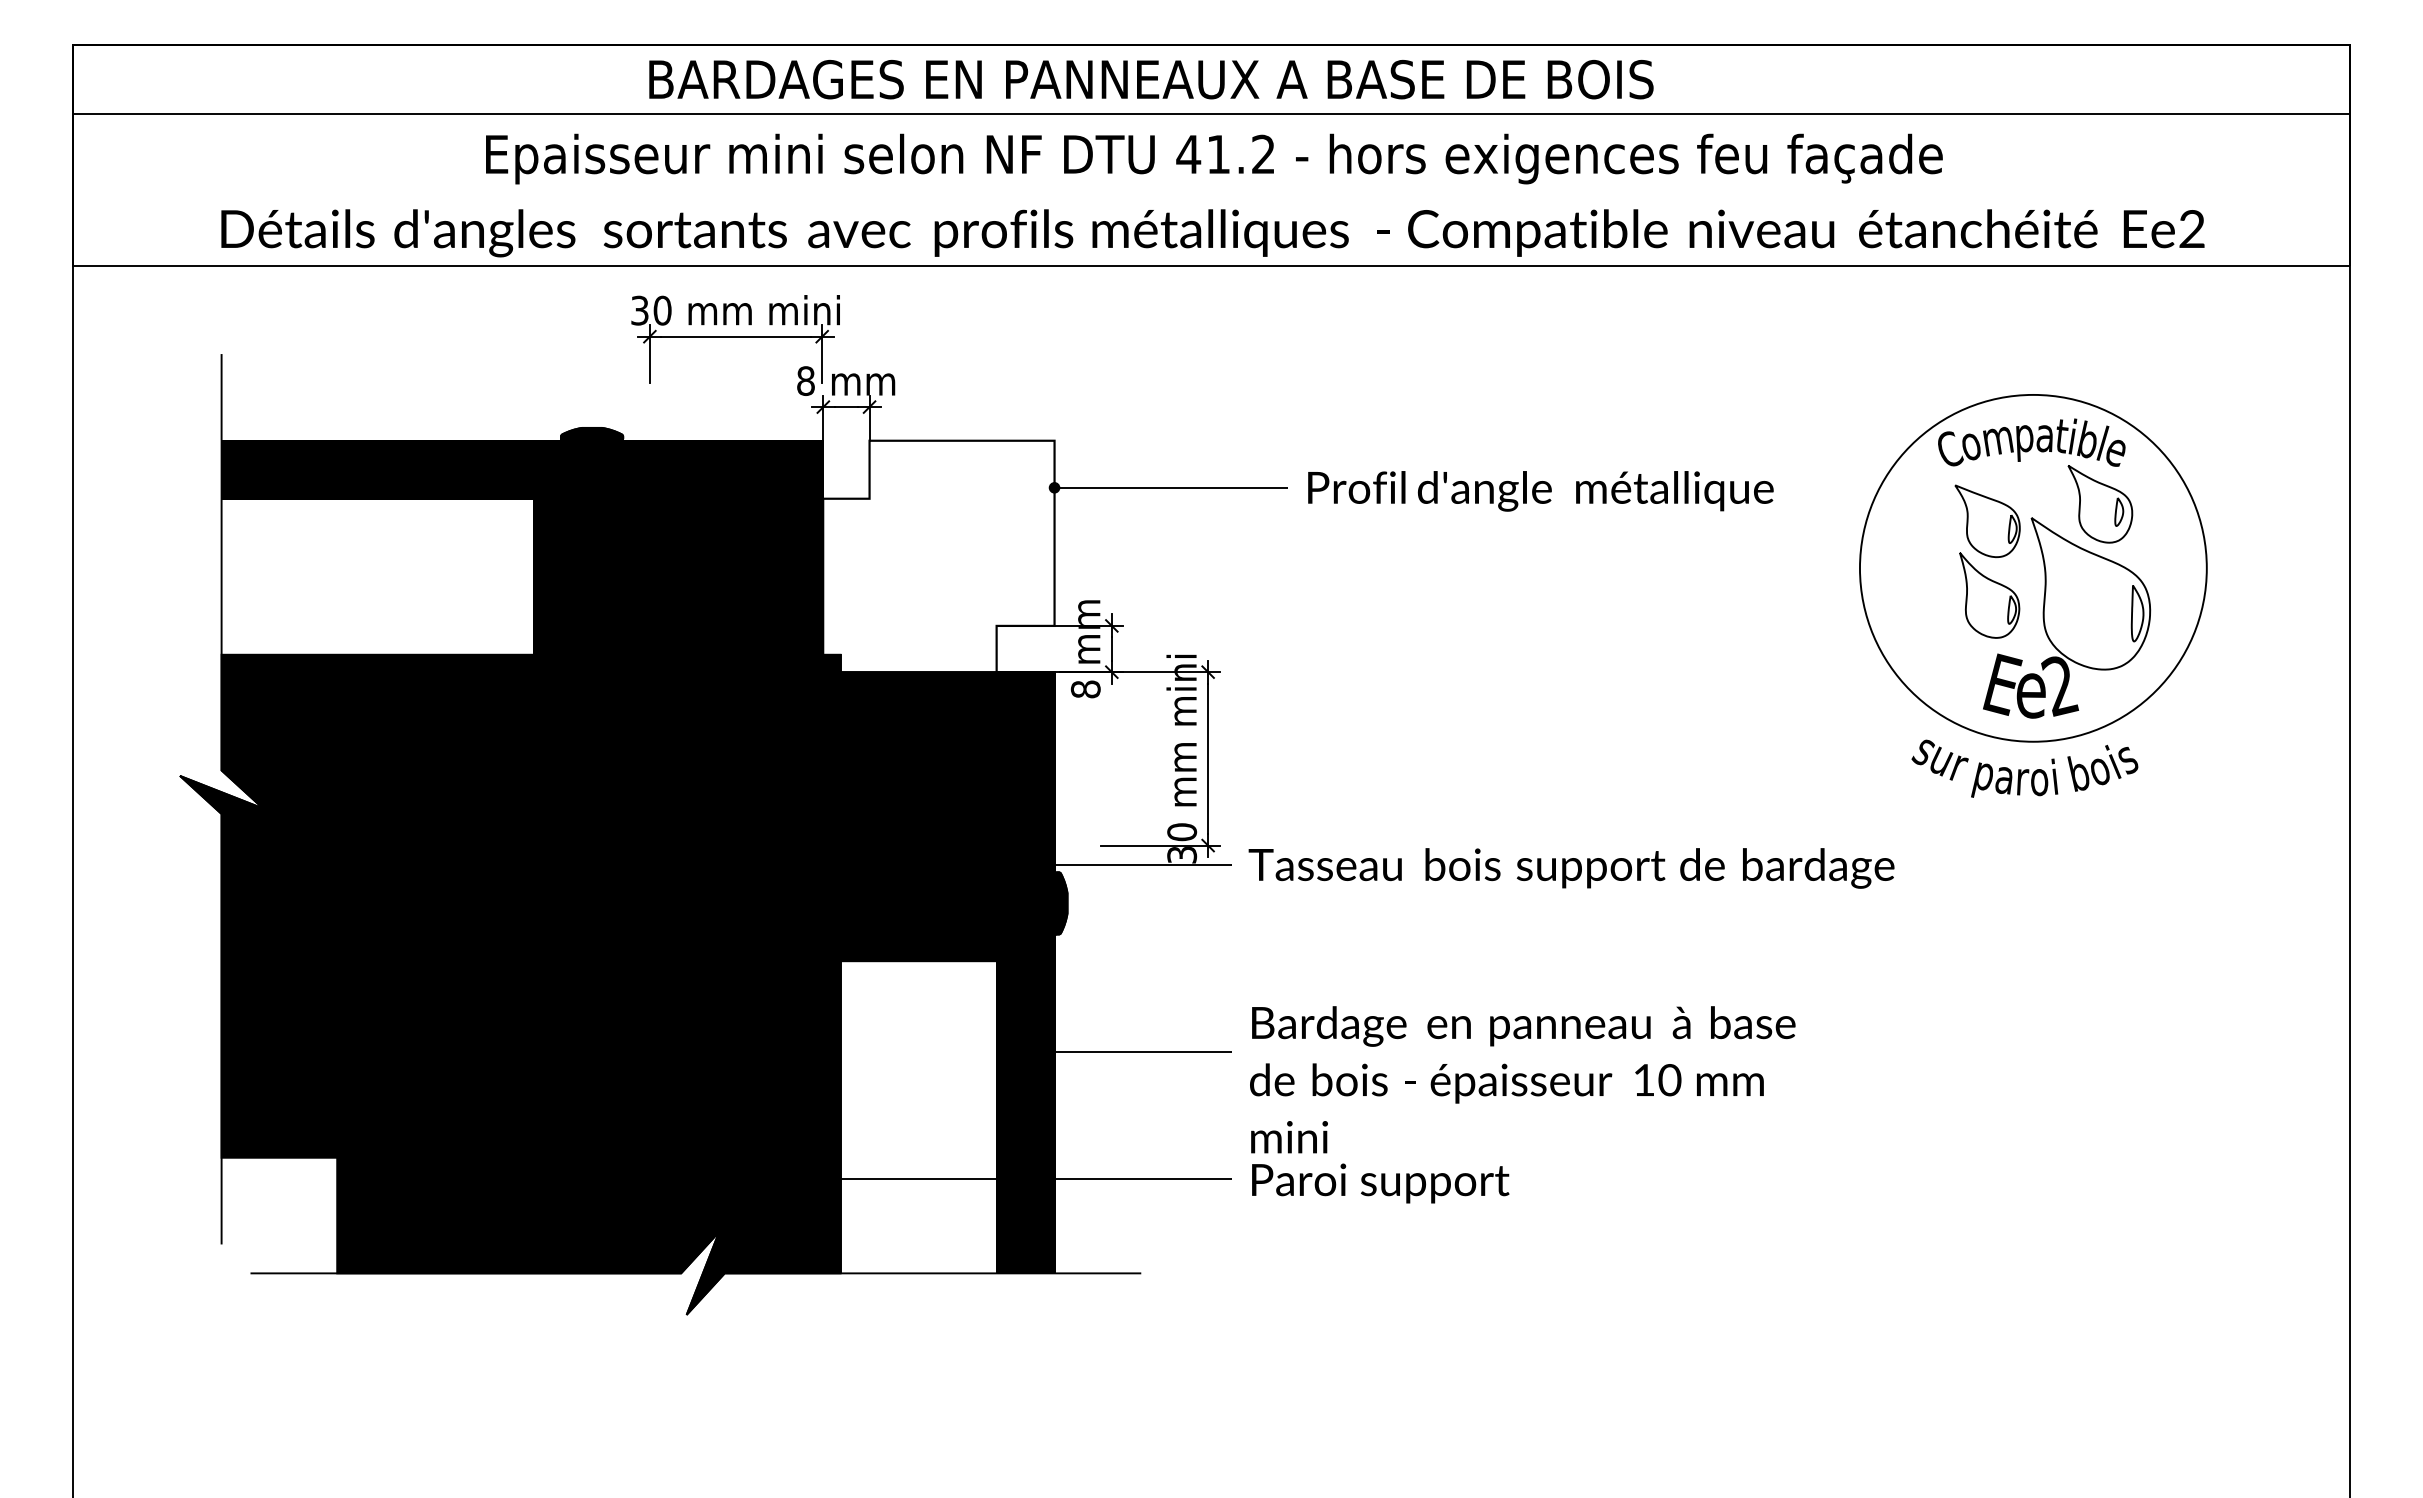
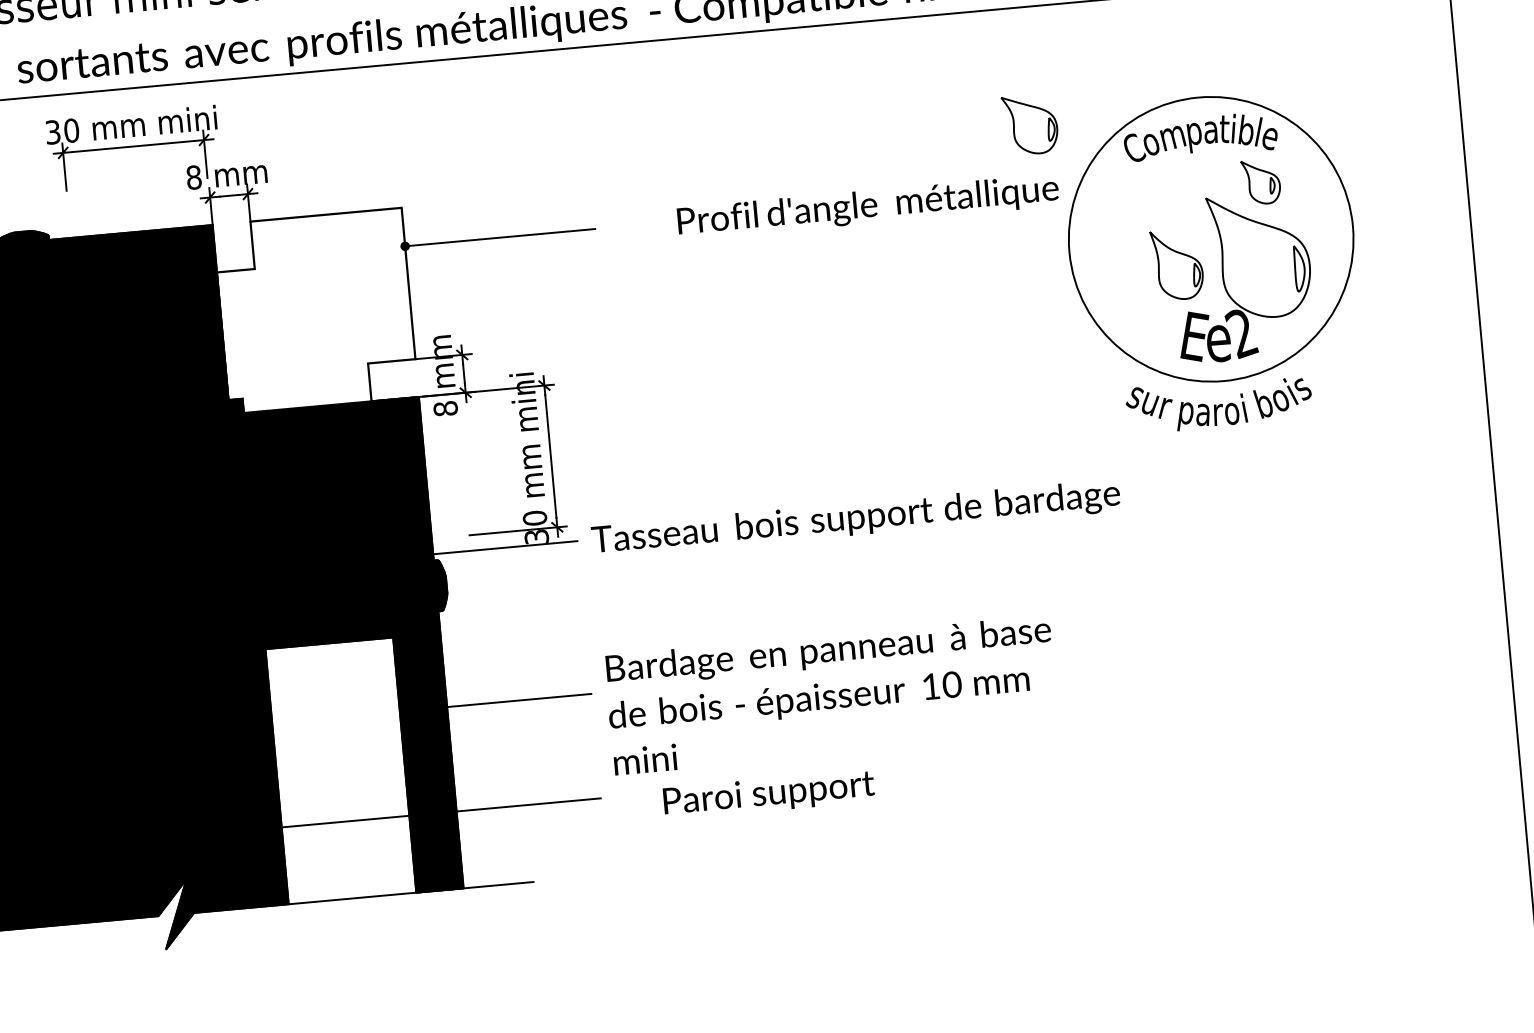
text: (1540, 491) -> (868, 207), moved
part: (2100, 504) -> (1261, 182), size x0.7
part: (1987, 521) -> (1030, 124), moved
text: (1380, 1183) -> (769, 794), moved

